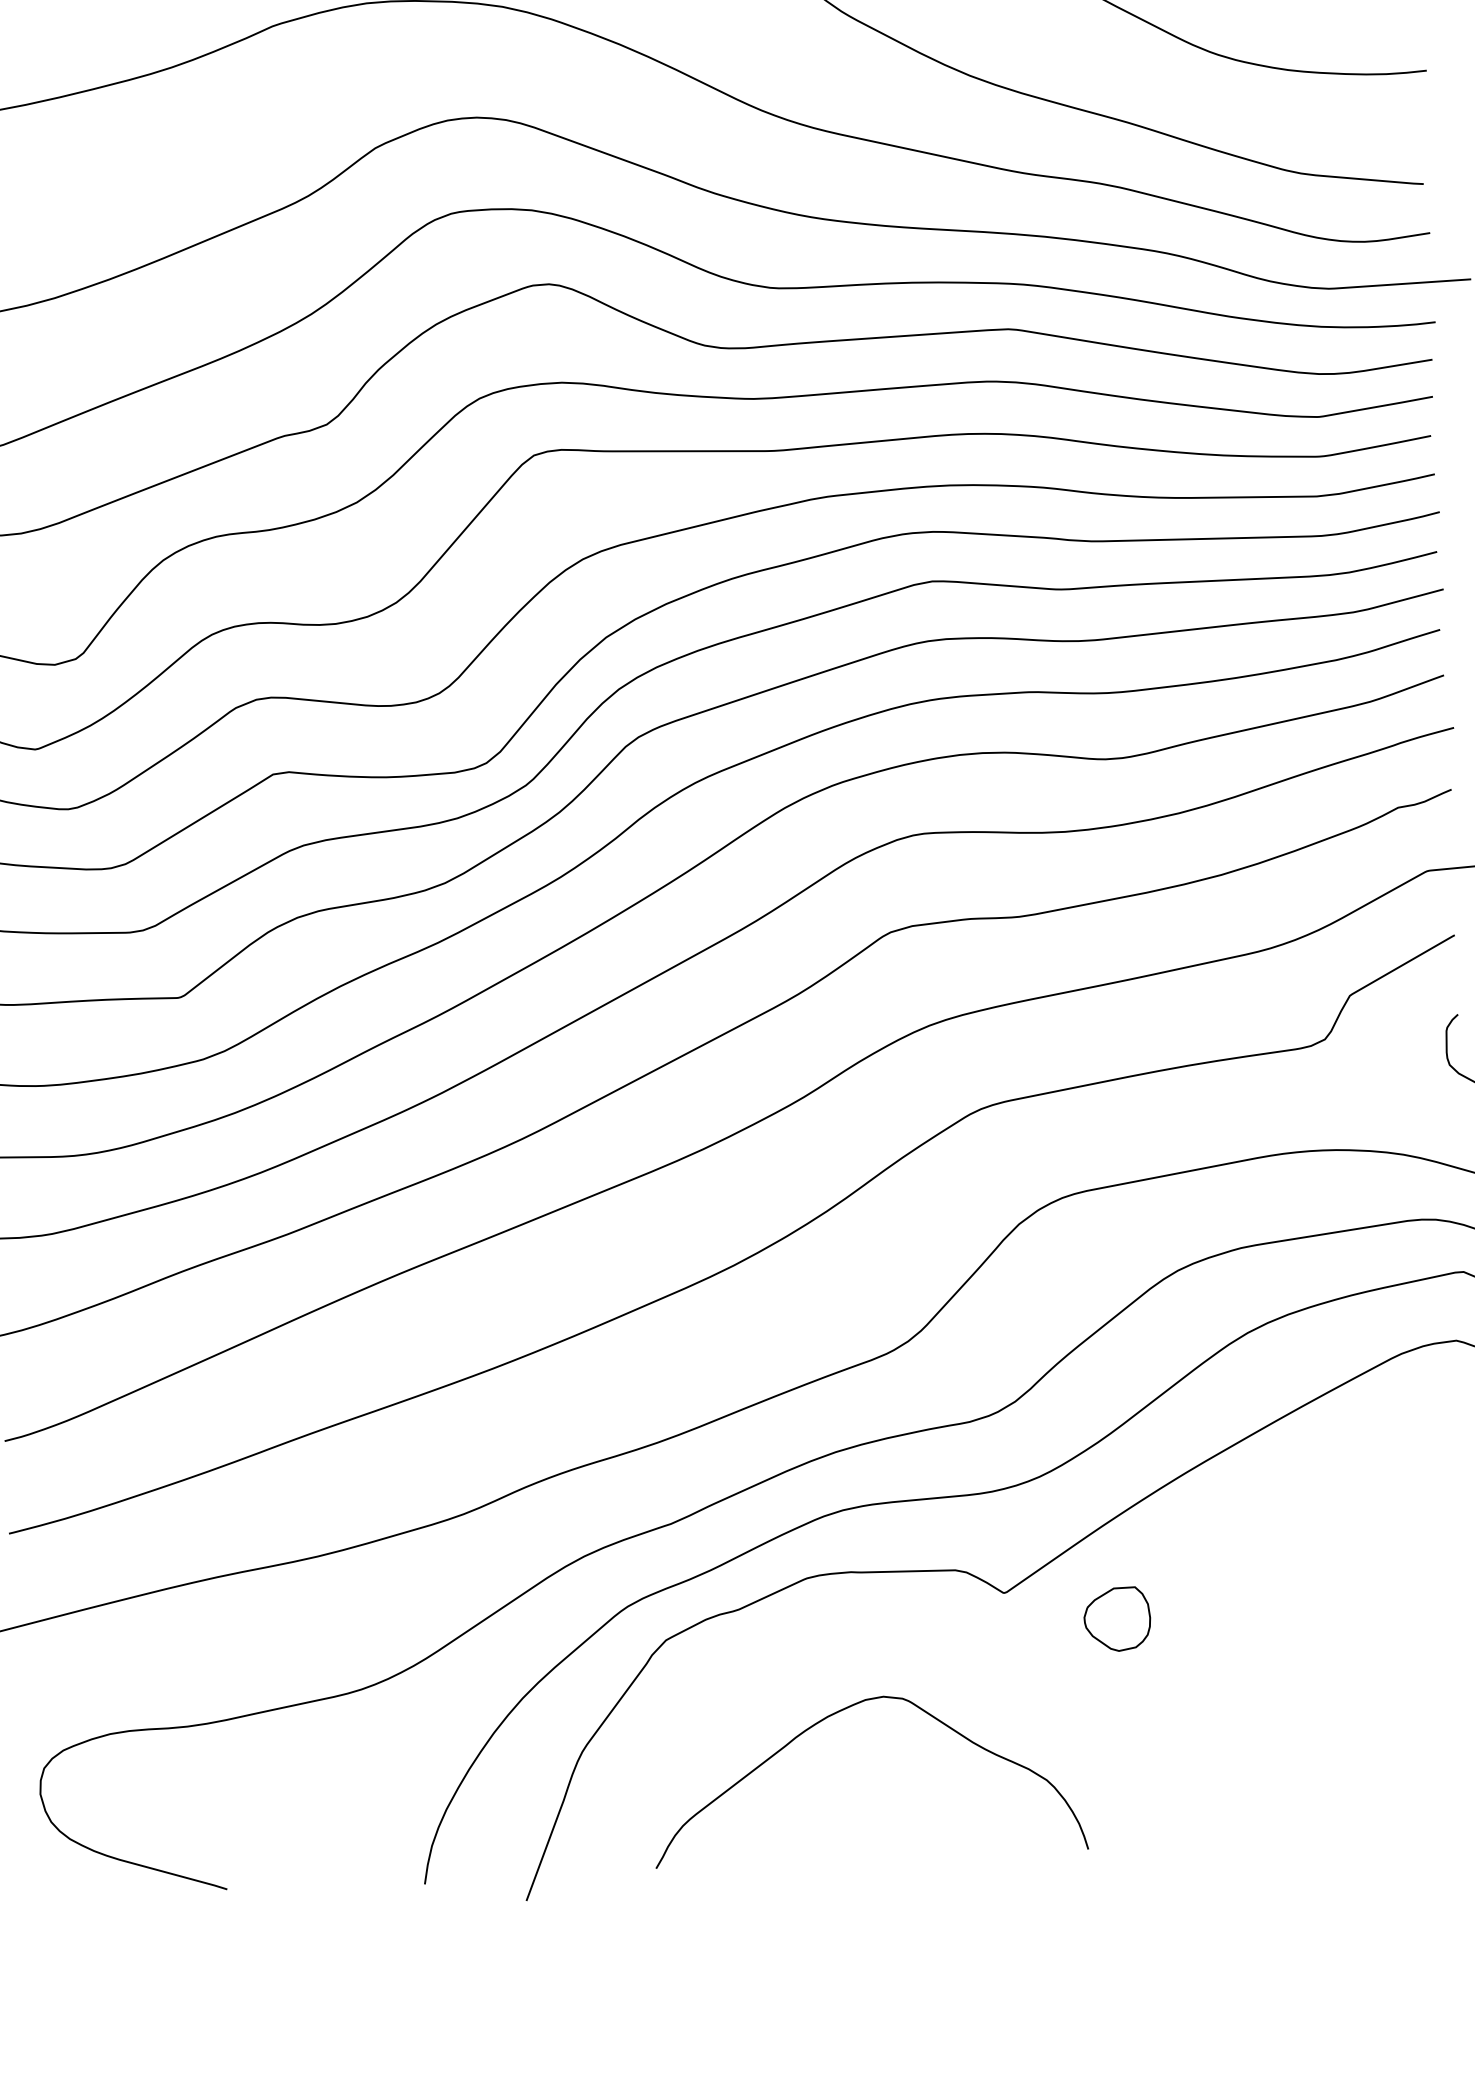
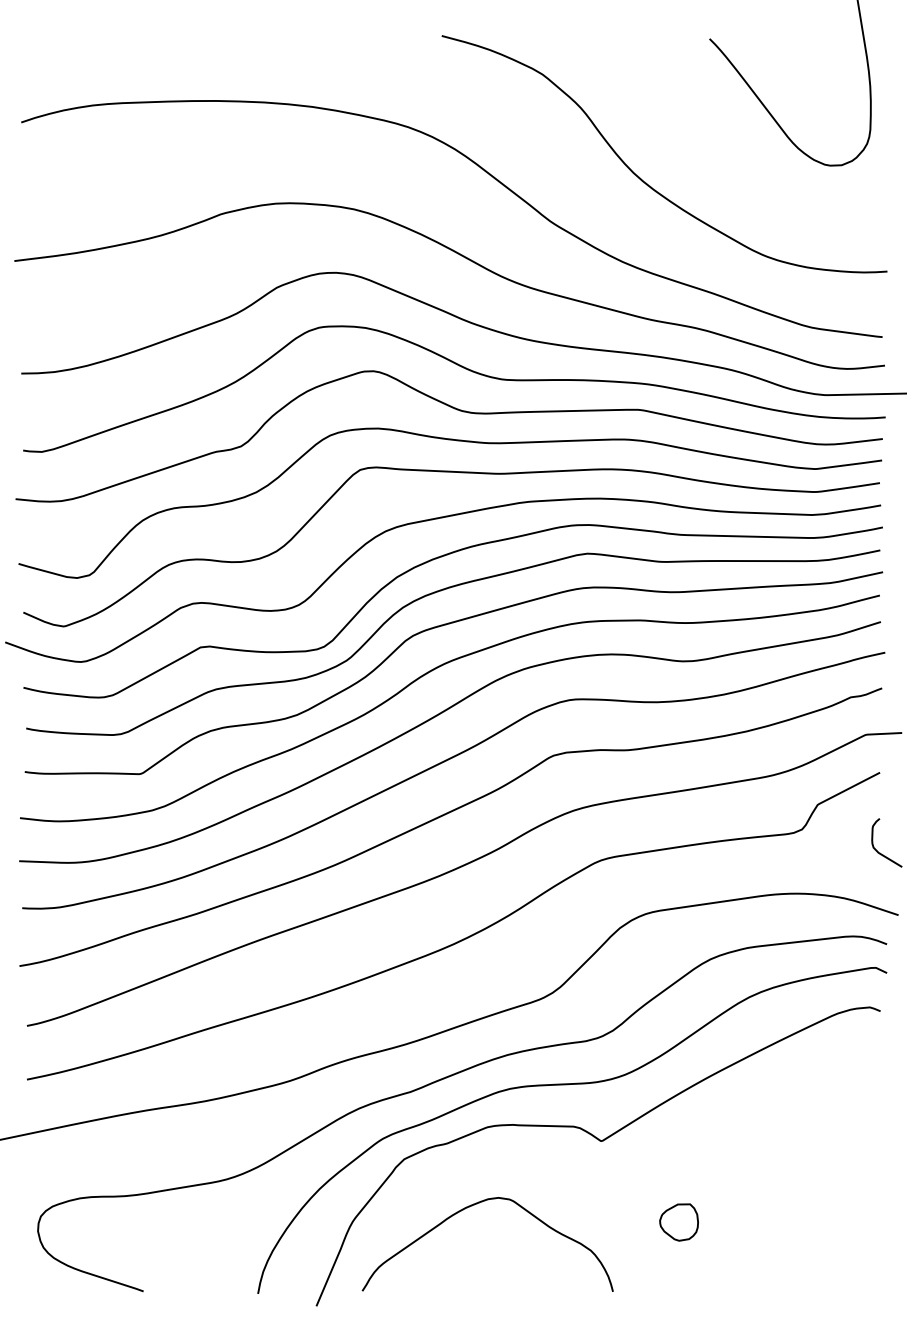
part: (1116, 1619) -> (678, 1222), moved
curve: (839, 1713) -> (472, 1206), moved

